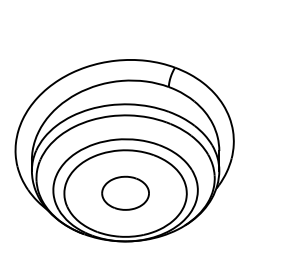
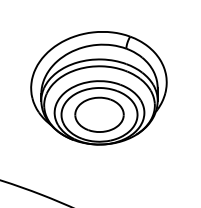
part: (125, 192) -> (99, 114), size x1.67

